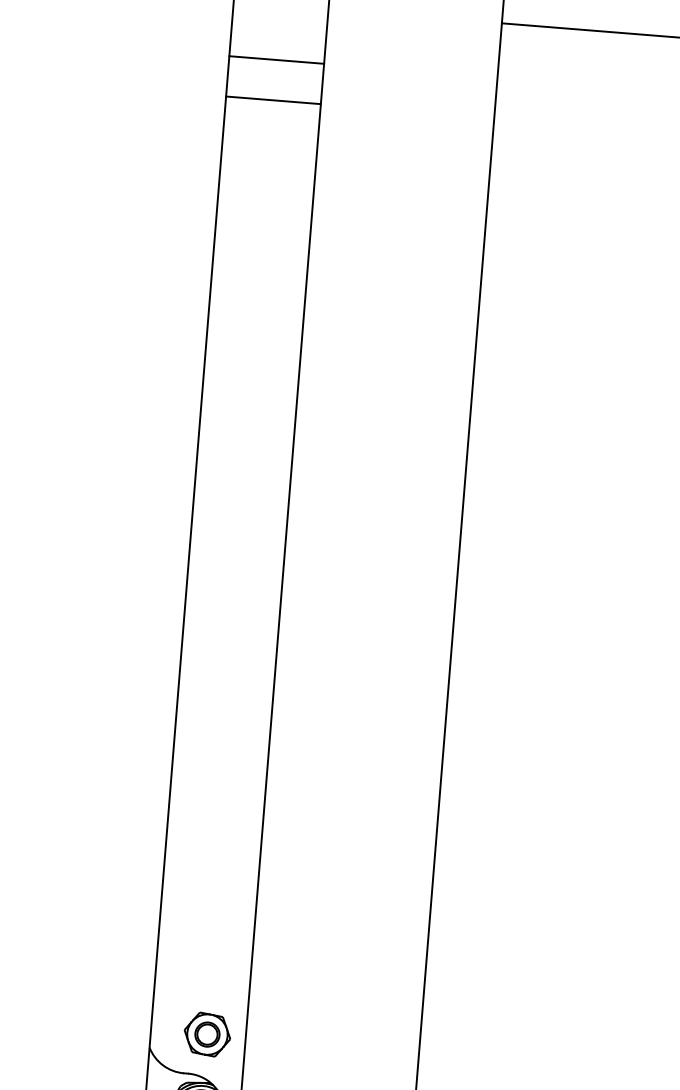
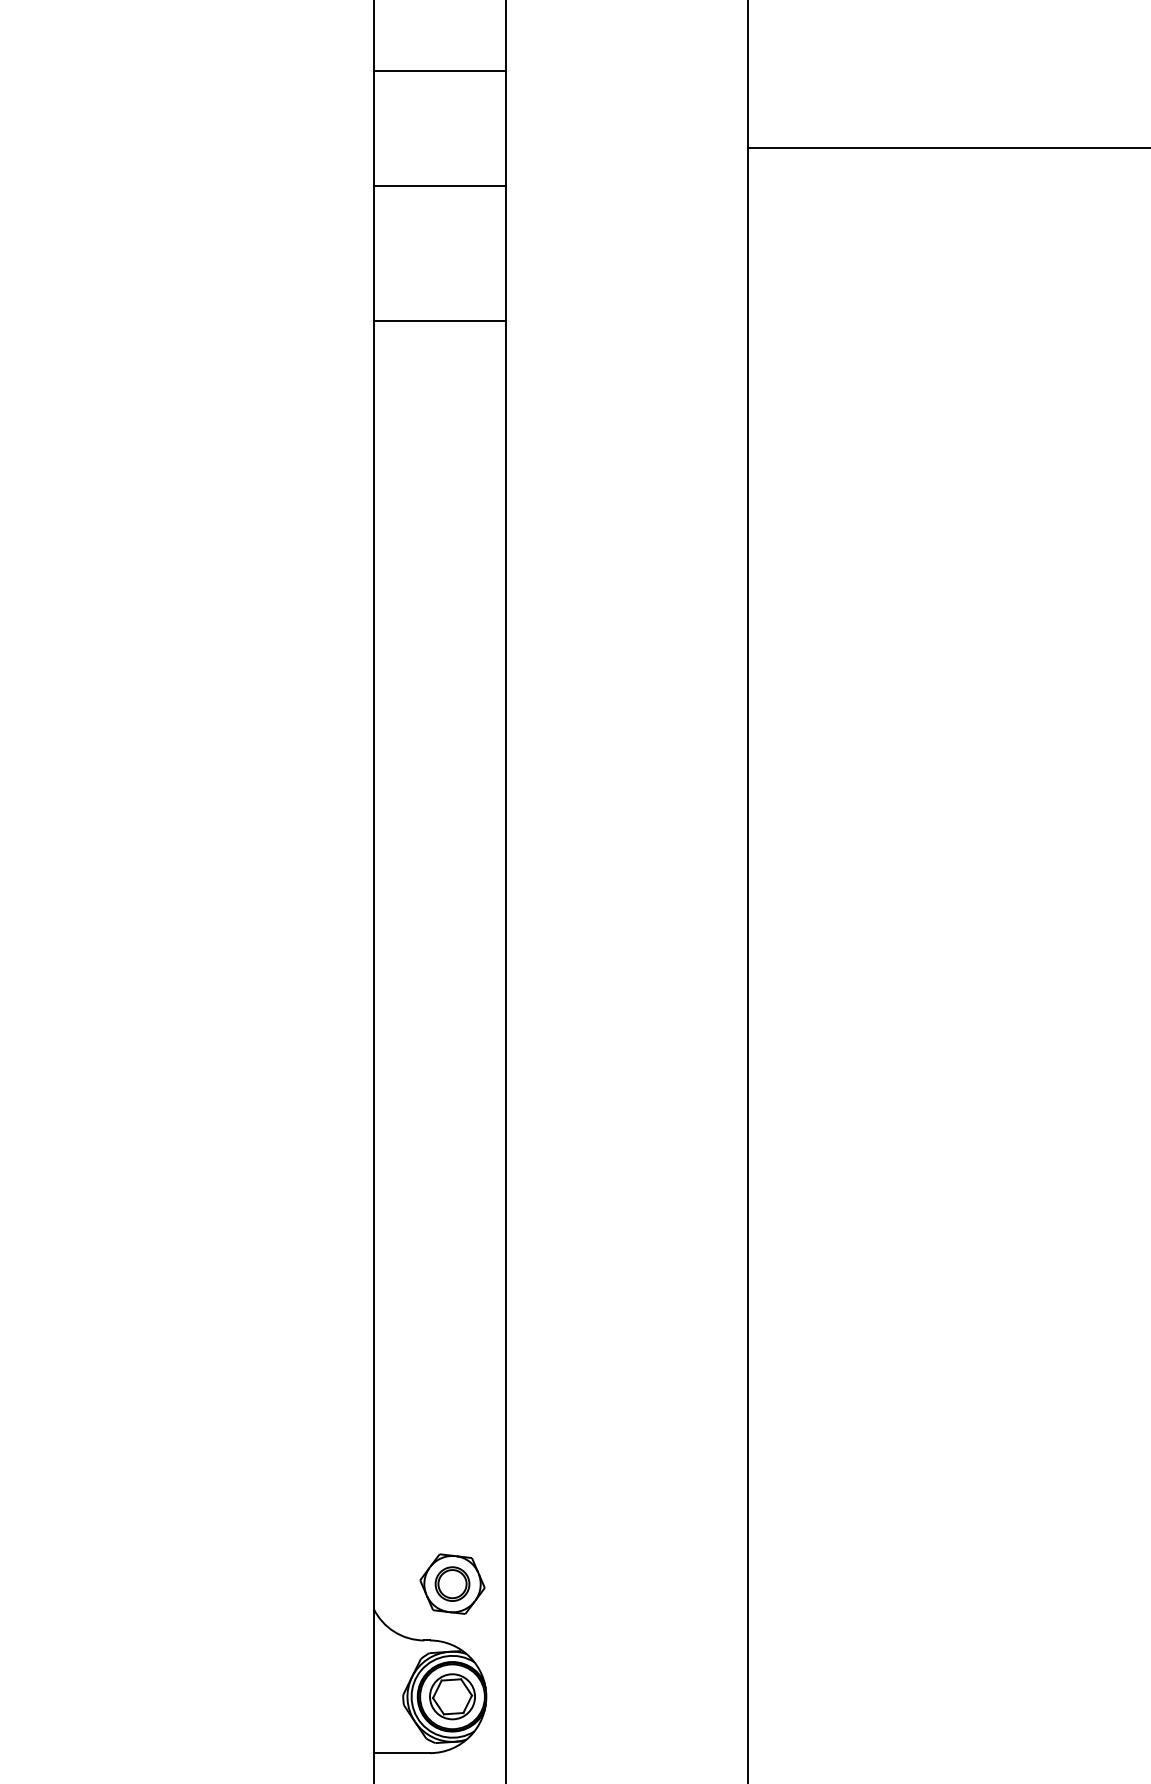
line: (276, 59) -> (439, 185), moved
line: (273, 100) -> (439, 320), moved

